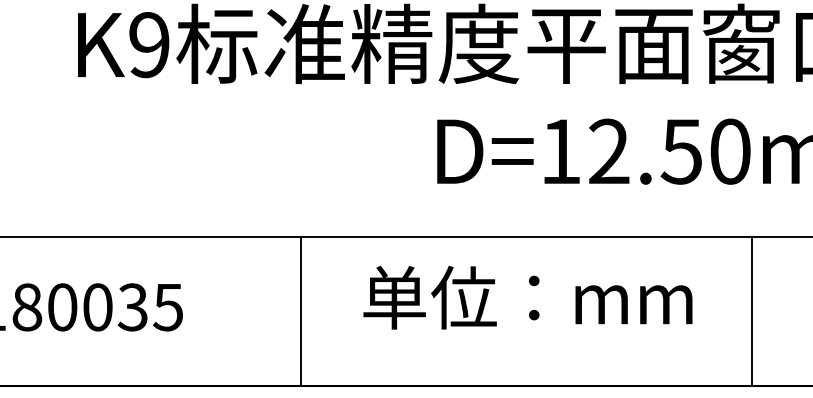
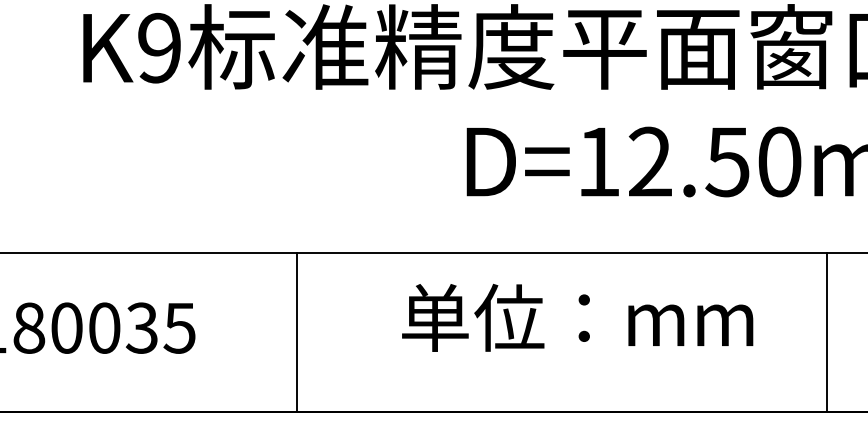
text: (527, 297) -> (577, 317), moved
line: (301, 311) -> (297, 332), moved
line: (751, 311) -> (826, 332), moved

